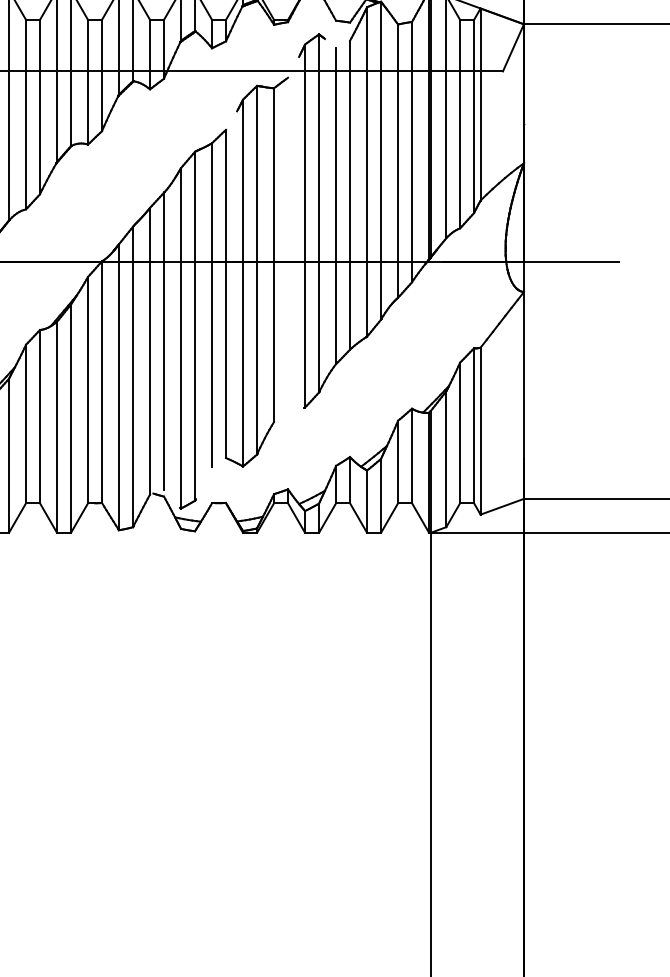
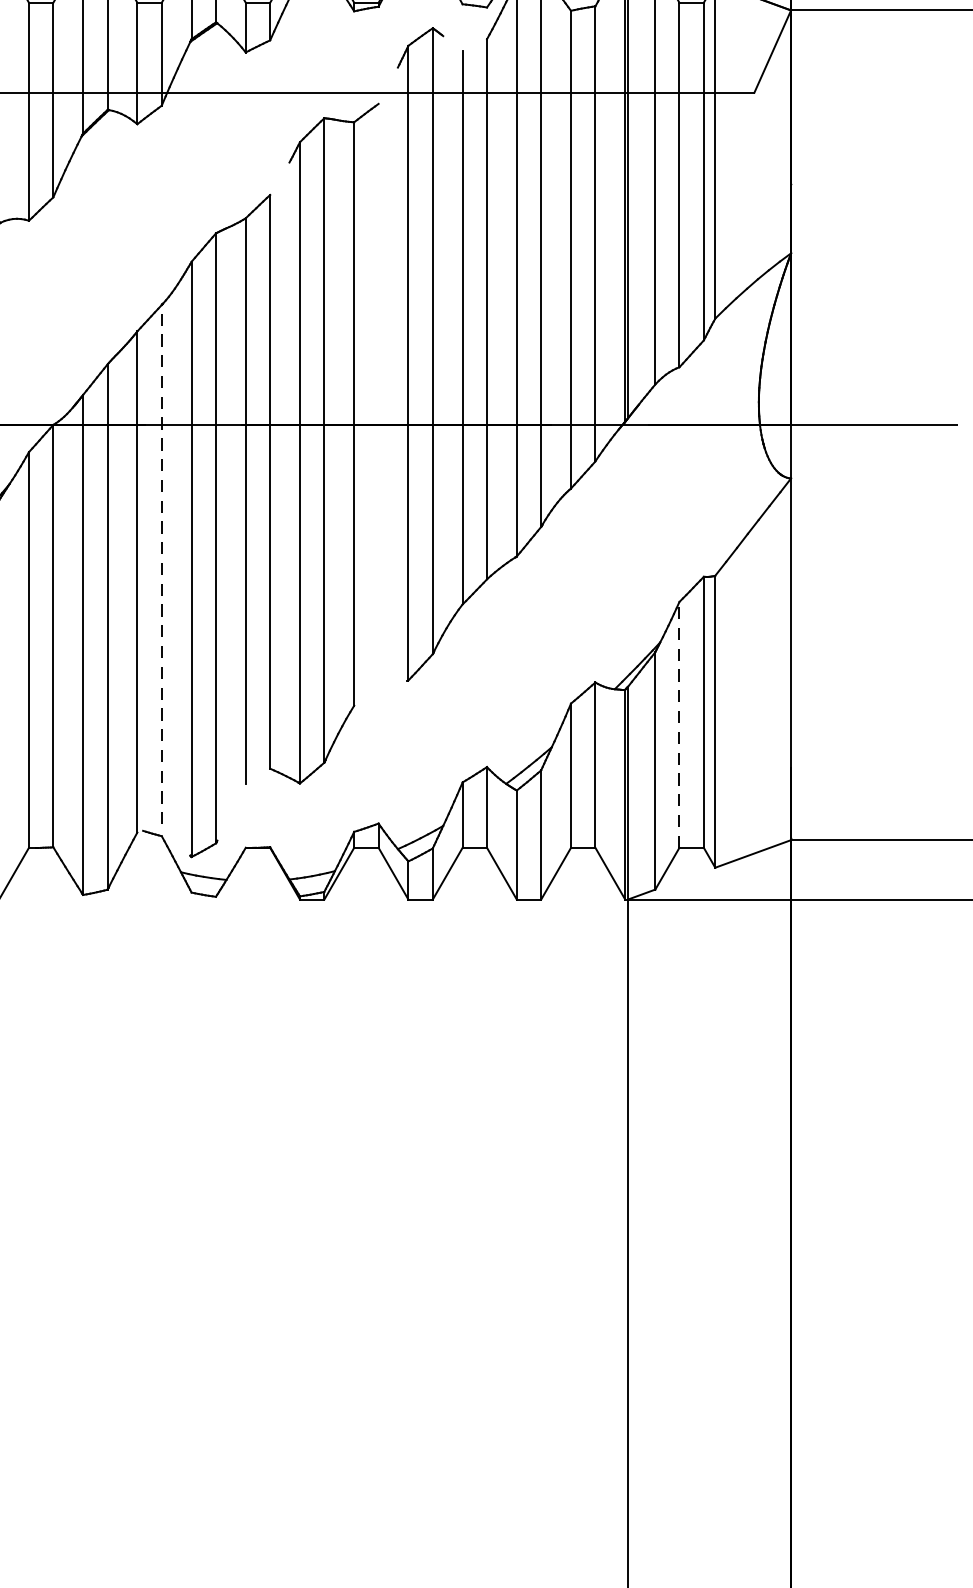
line: (164, 341) -> (162, 564), solid -> dashed
line: (460, 432) -> (680, 724), solid -> dashed

